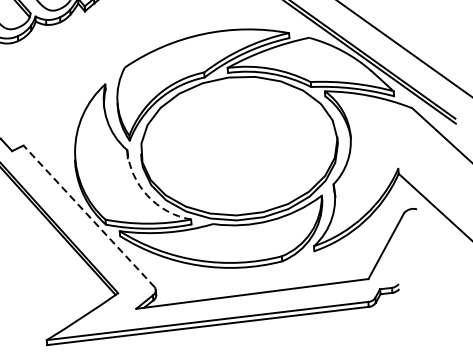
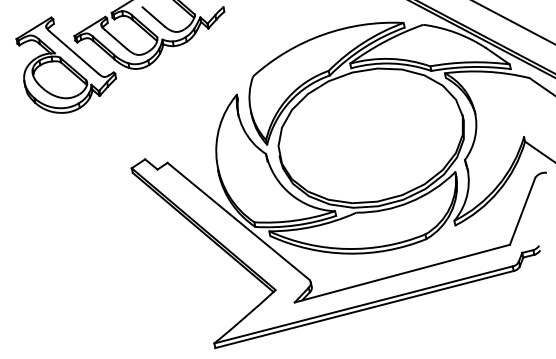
arc: (147, 195) -> (290, 194), dashed -> solid
line: (89, 216) -> (238, 221), dashed -> solid

